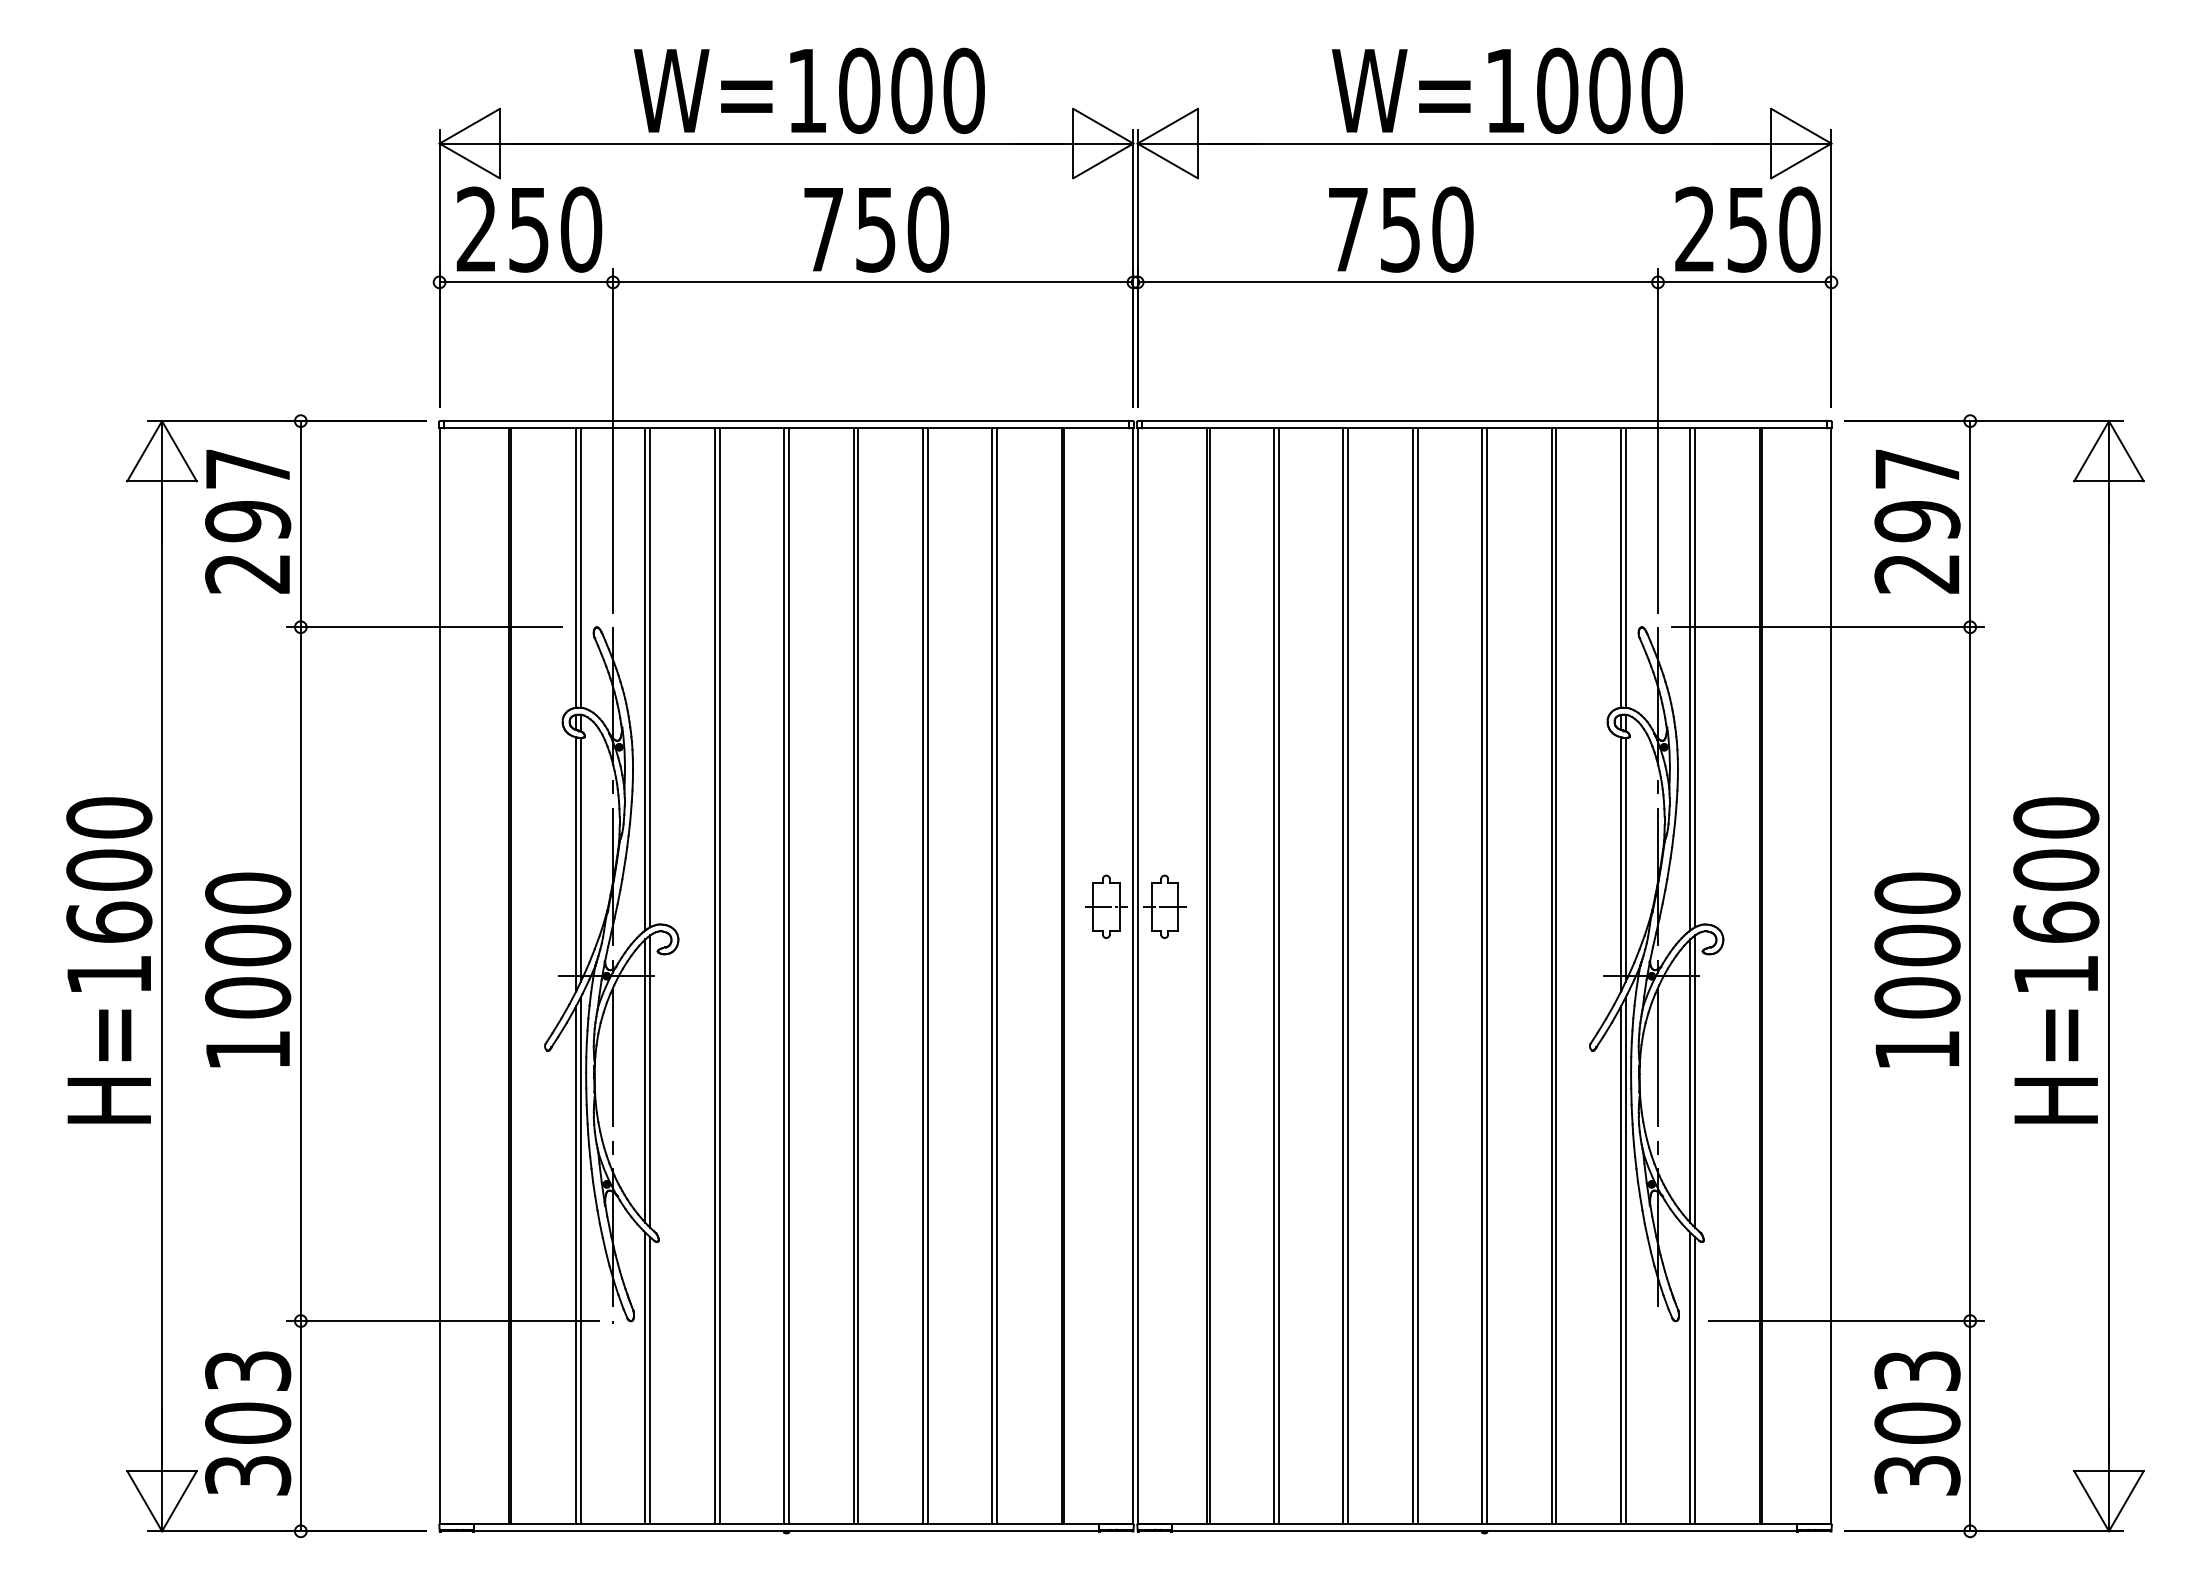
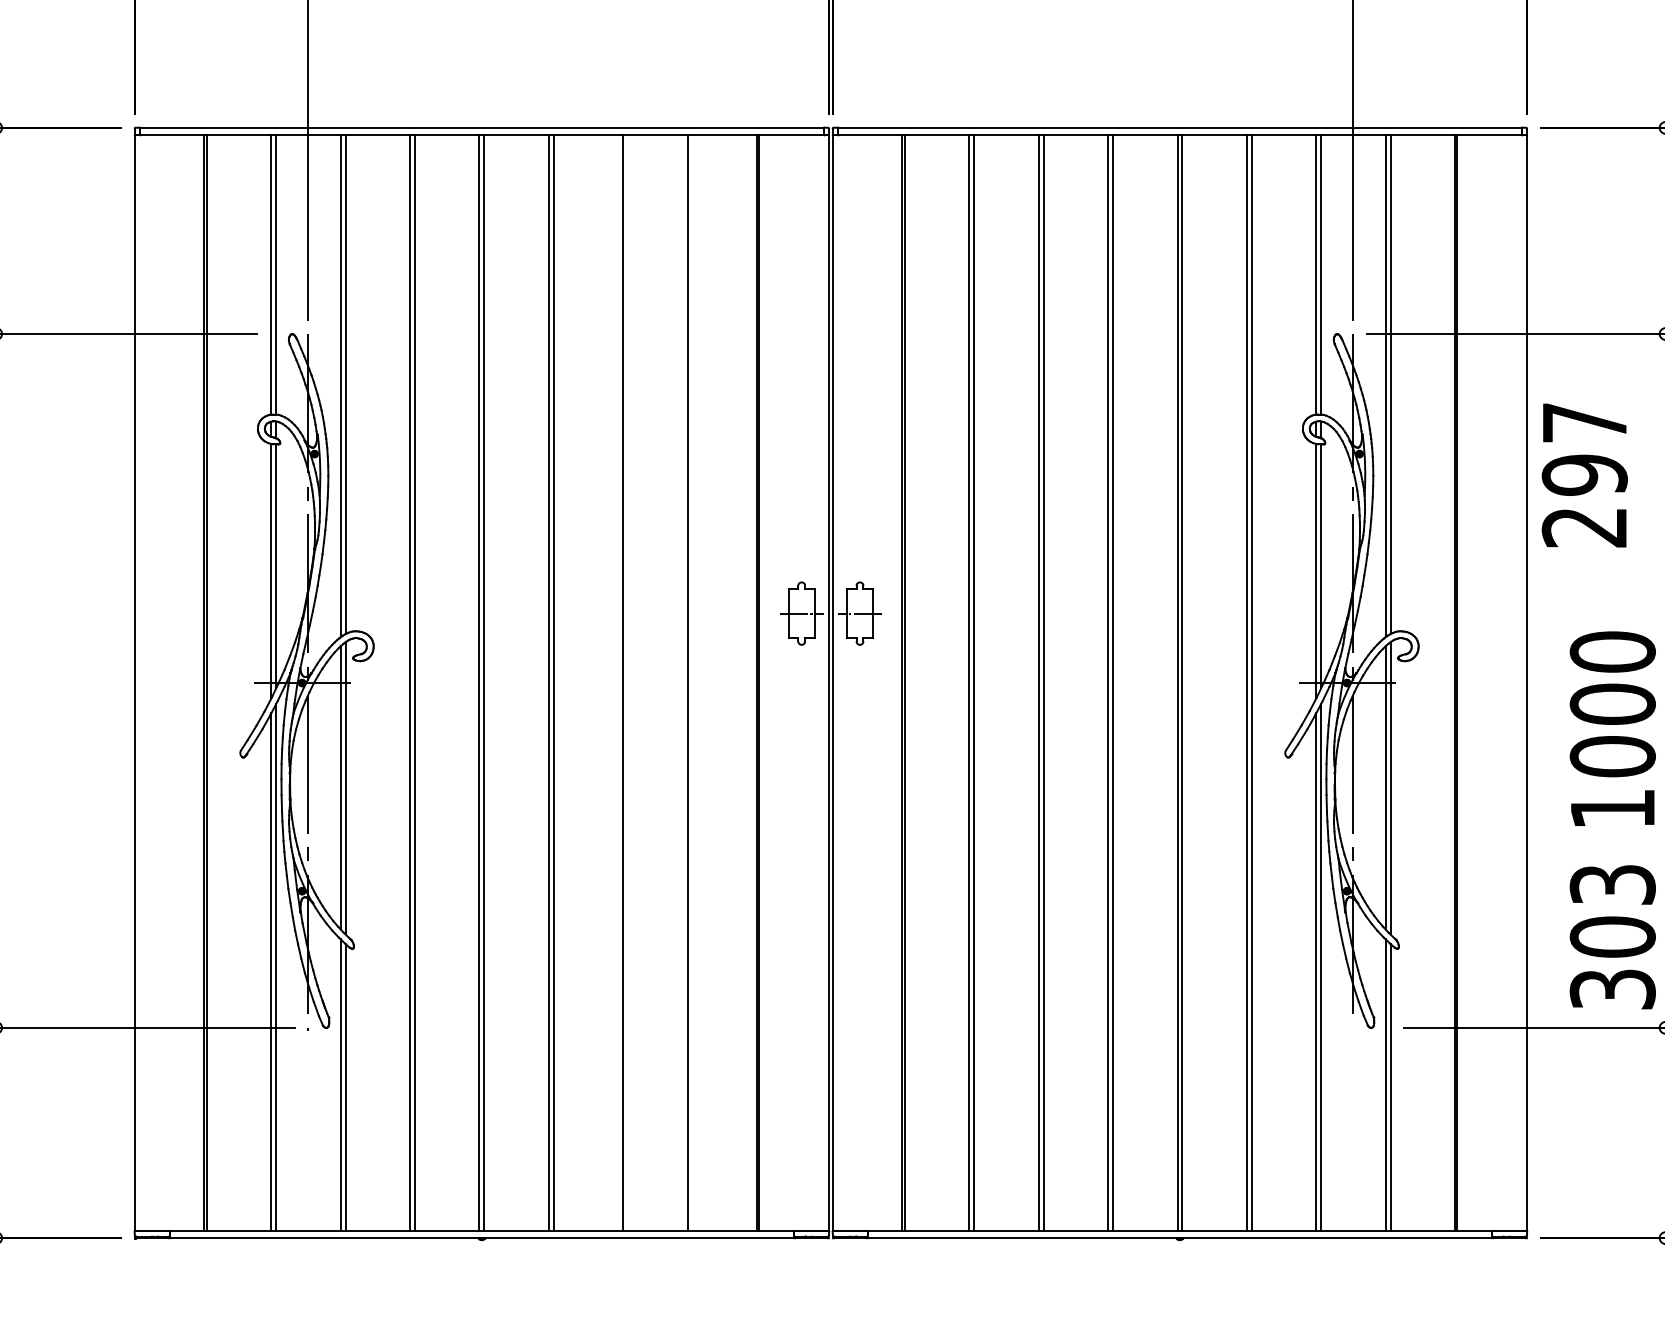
text: (1917, 521) -> (1584, 475), moved
text: (1917, 969) -> (1612, 728), moved
line: (922, 976) -> (617, 683), removed
line: (997, 976) -> (692, 683), removed
text: (1917, 1423) -> (1612, 937), moved

